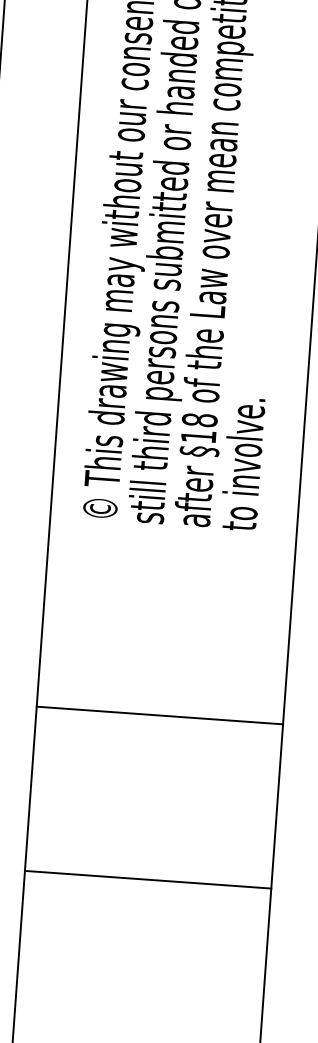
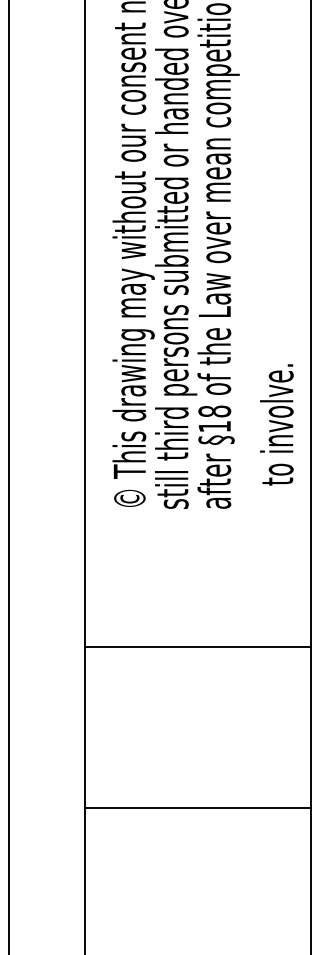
text: (242, 463) -> (276, 424), moved
line: (159, 715) -> (197, 647), moved
line: (148, 879) -> (197, 807), moved

